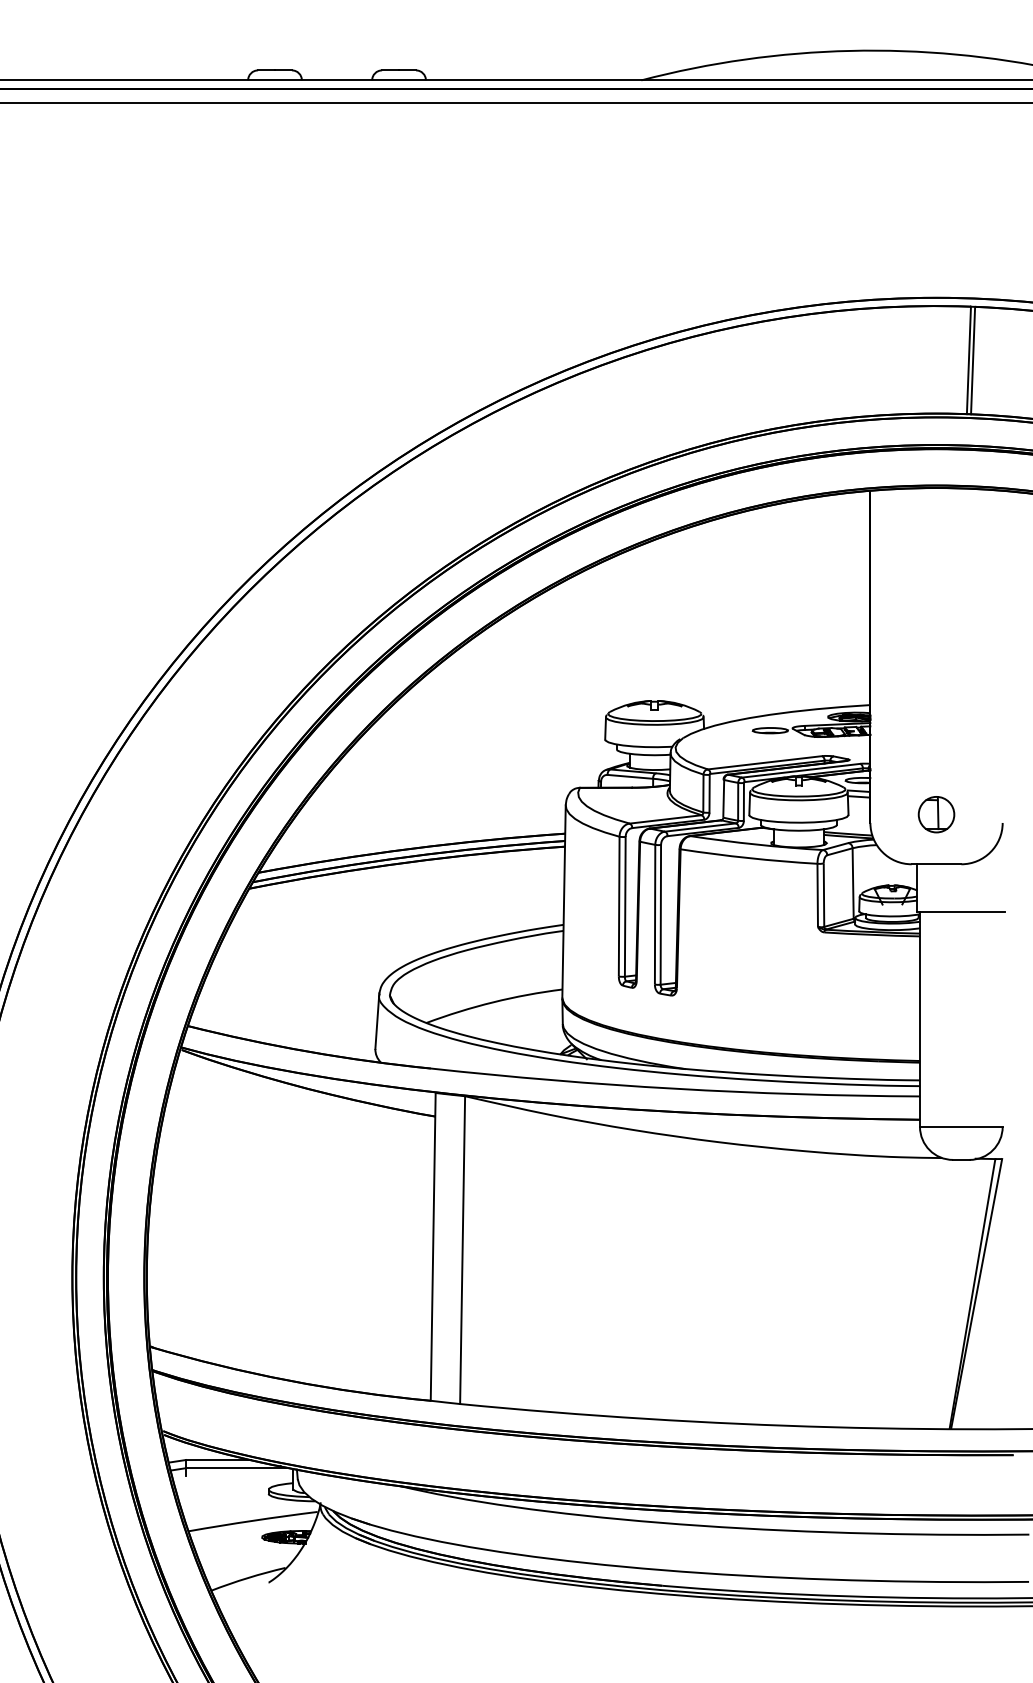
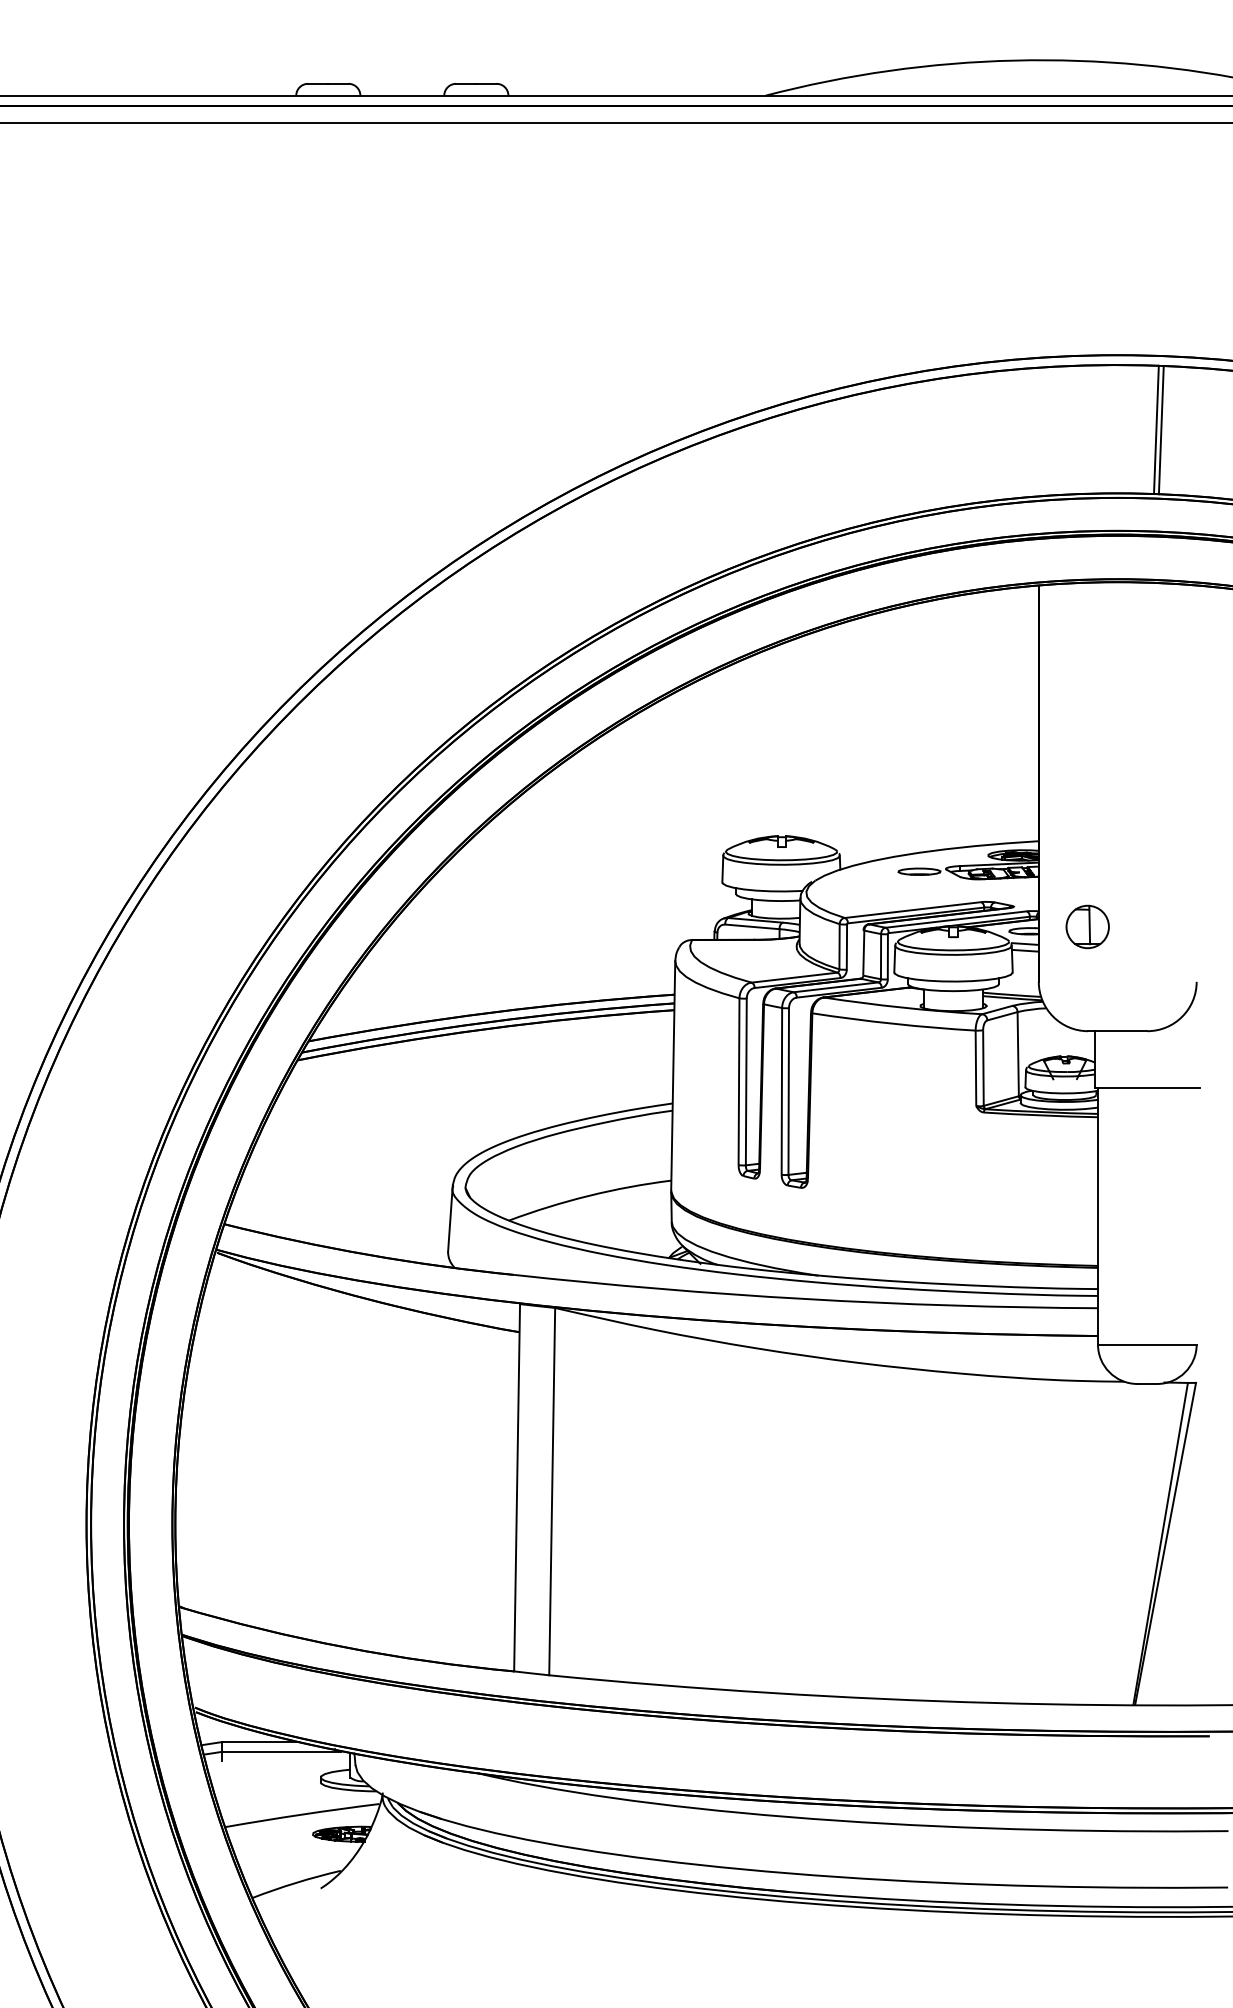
part: (936, 814) -> (1087, 926), moved

